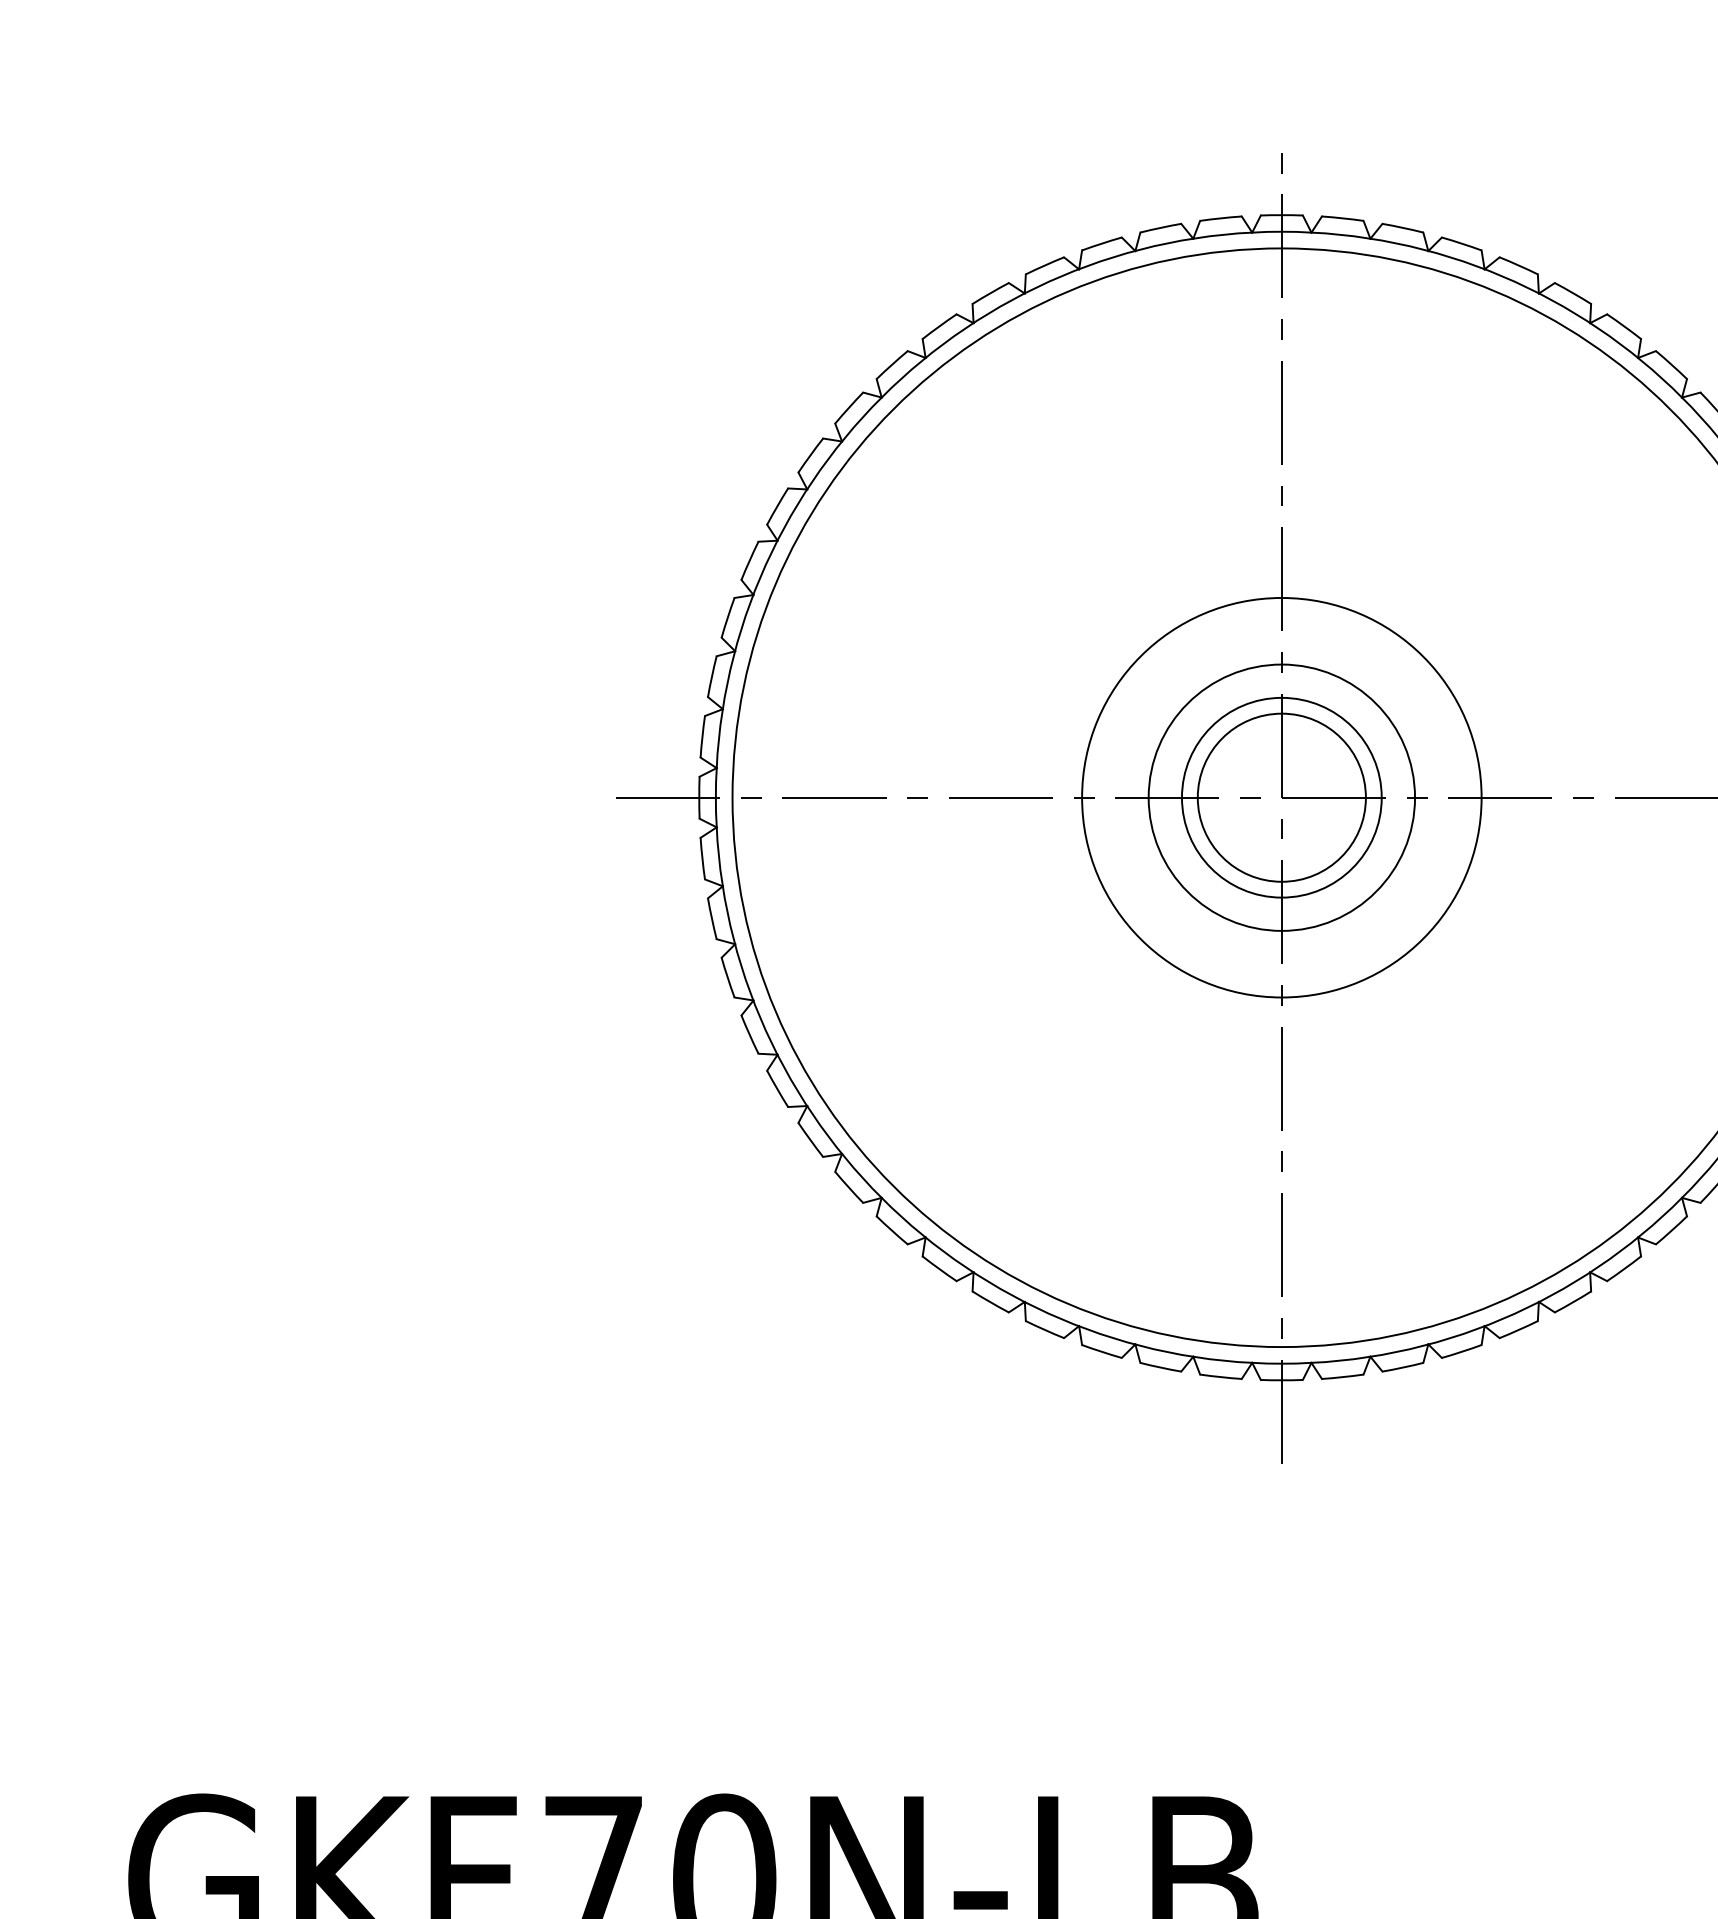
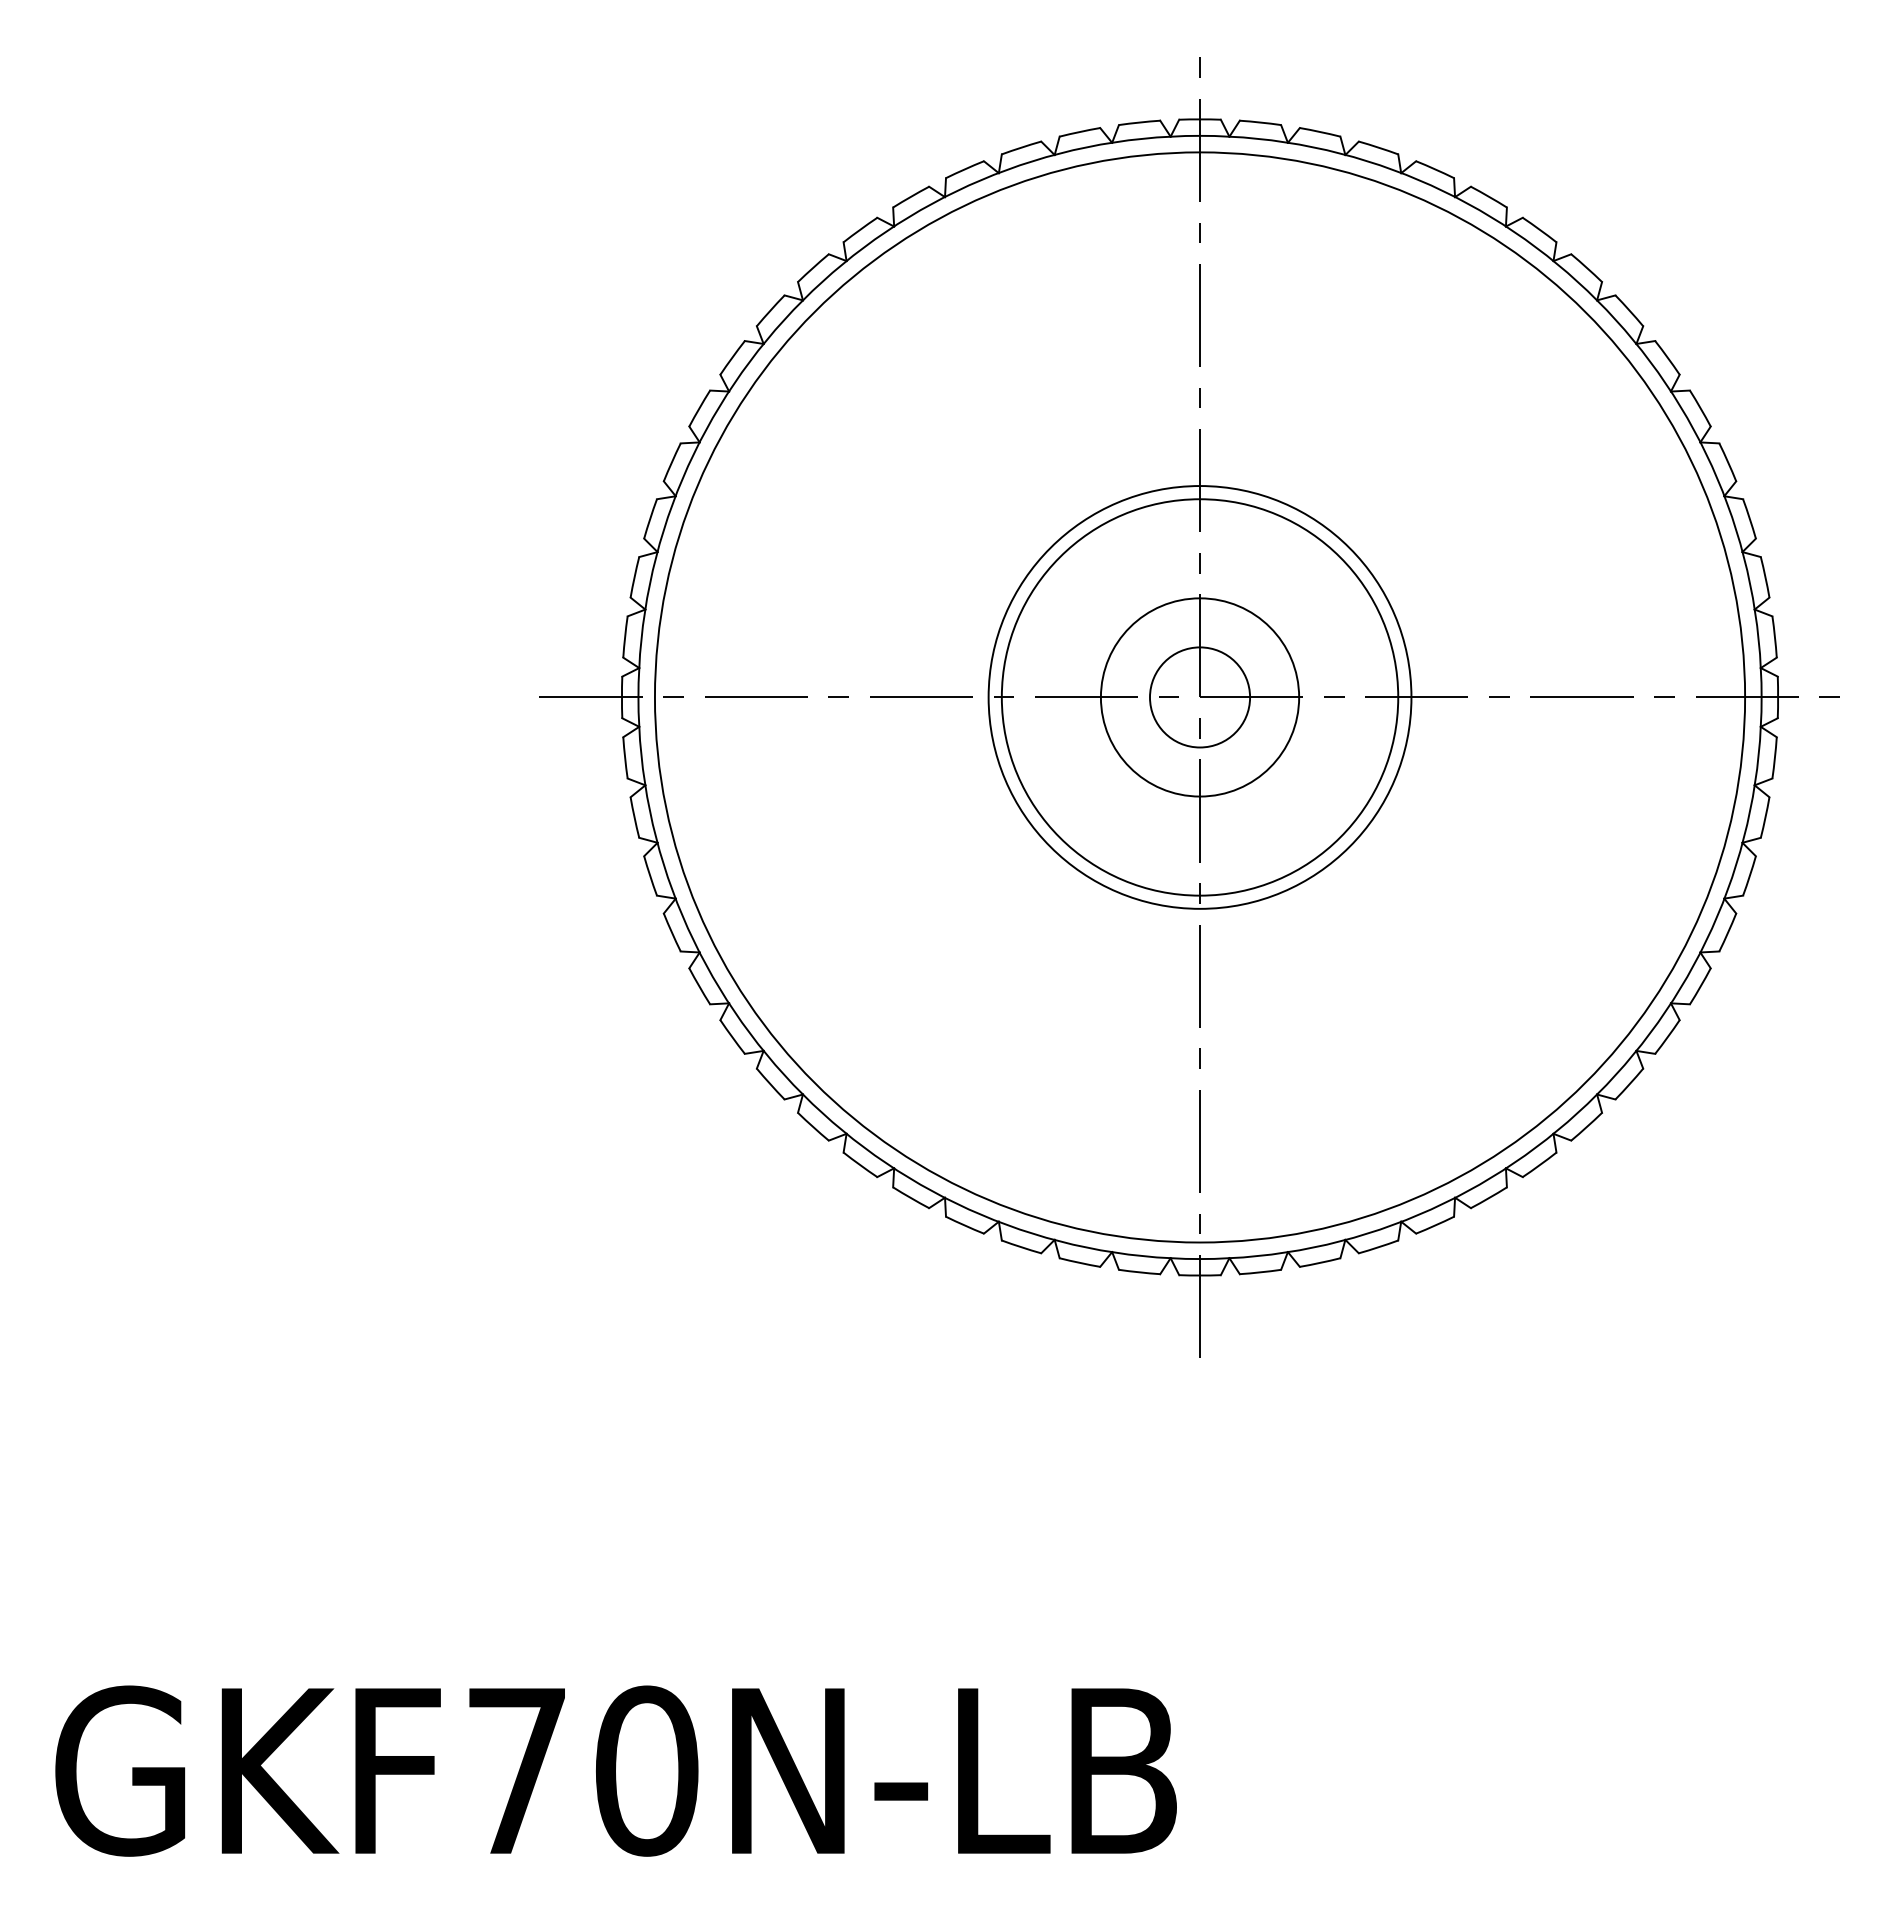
circle: (1281, 797) -> (1199, 697), size x0.6
circle: (1281, 797) -> (1199, 697), size x1.6

